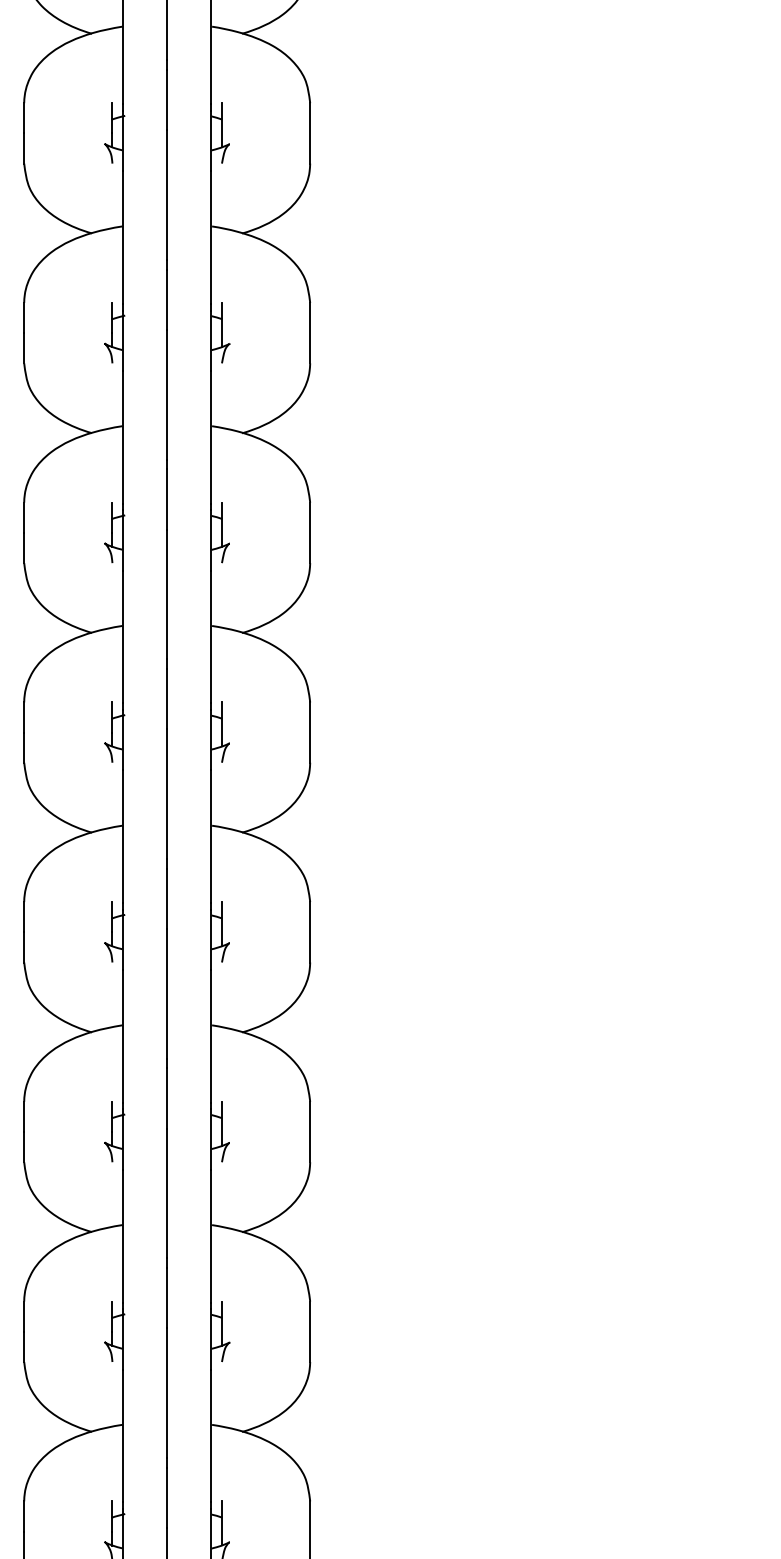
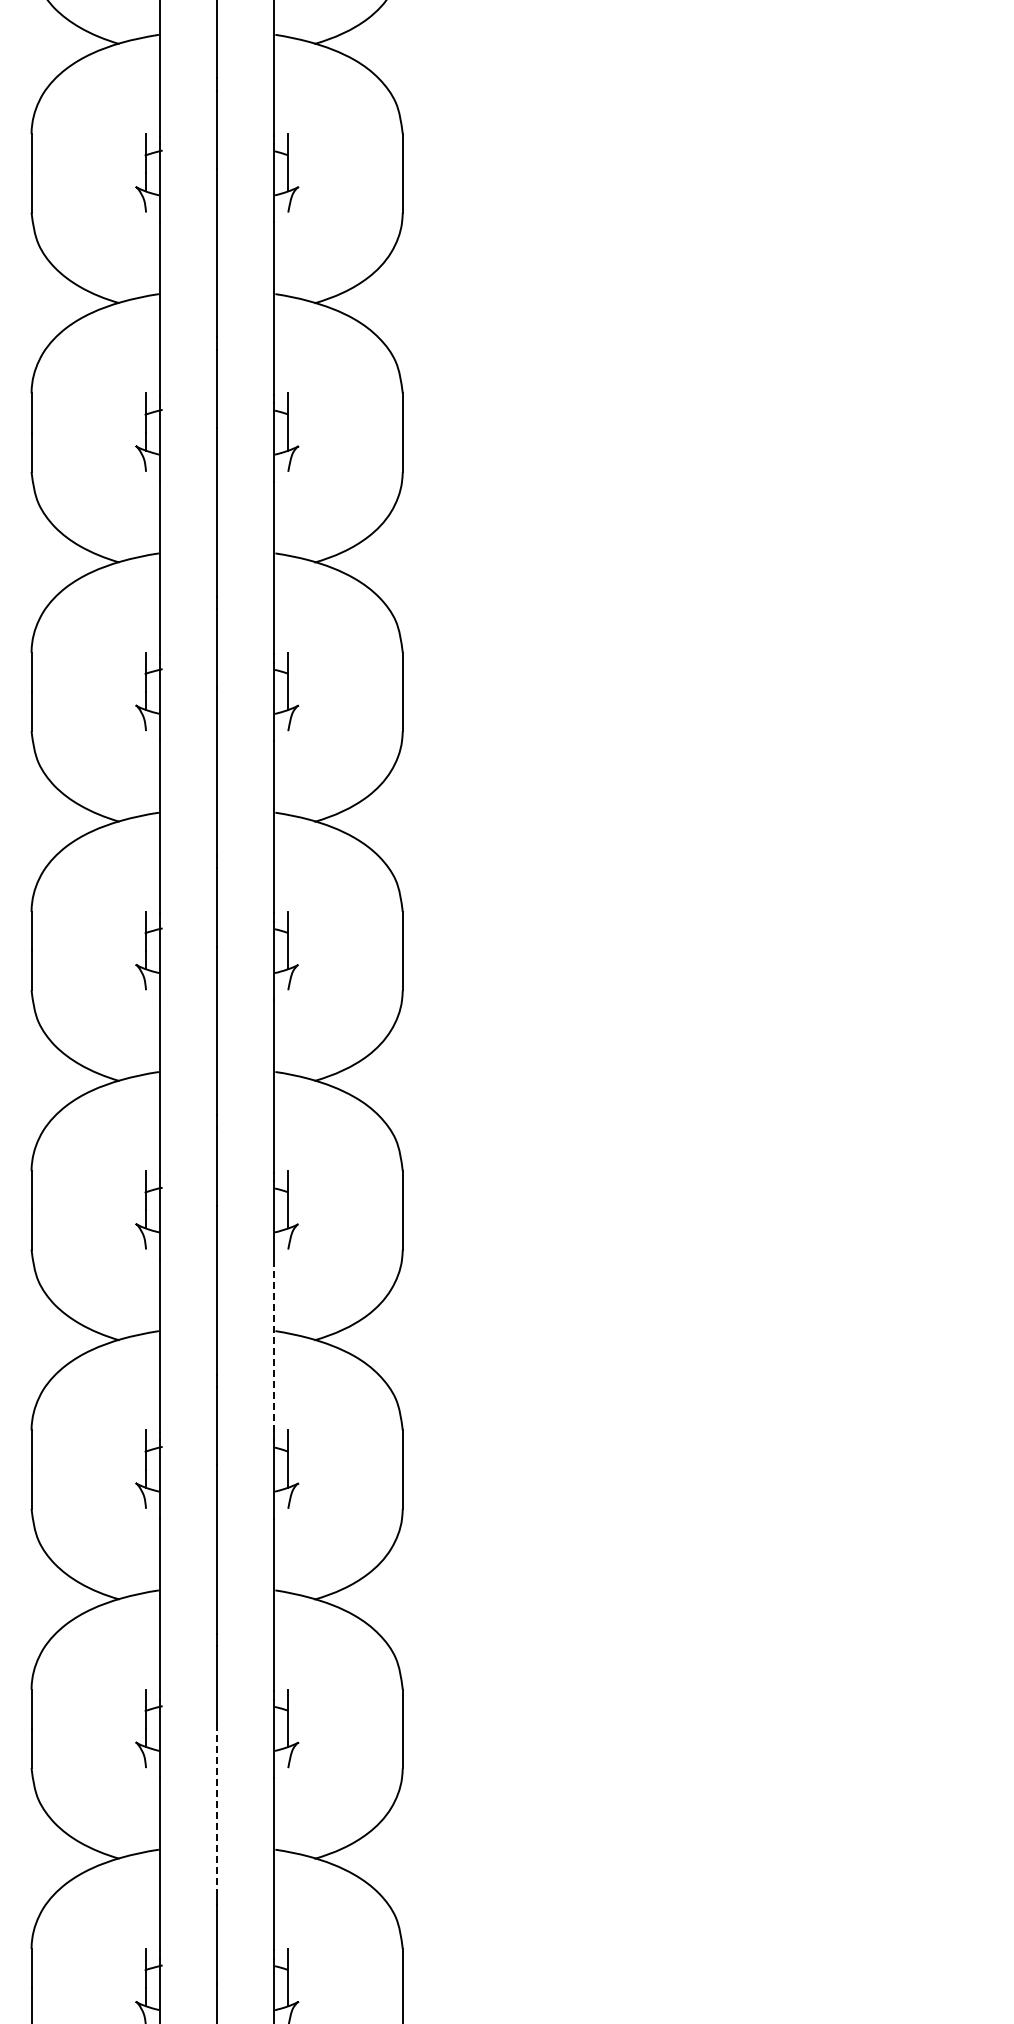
line: (211, 1036) -> (274, 1345), solid -> dashed
line: (167, 1393) -> (217, 1809), solid -> dashed

